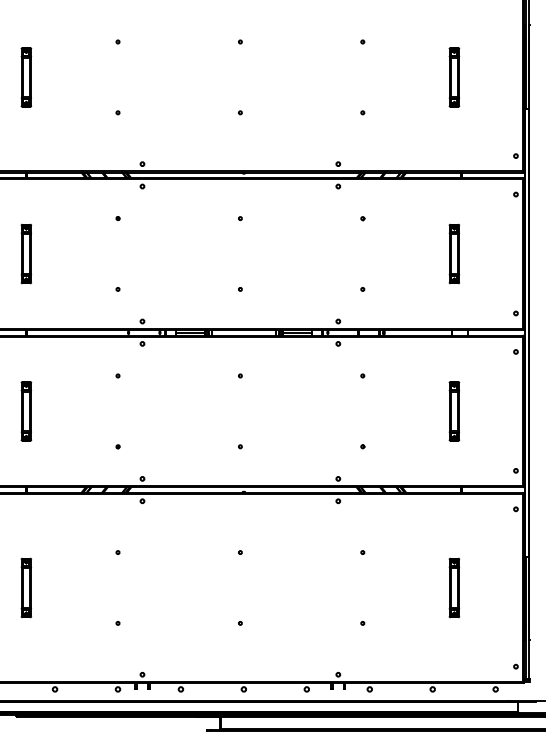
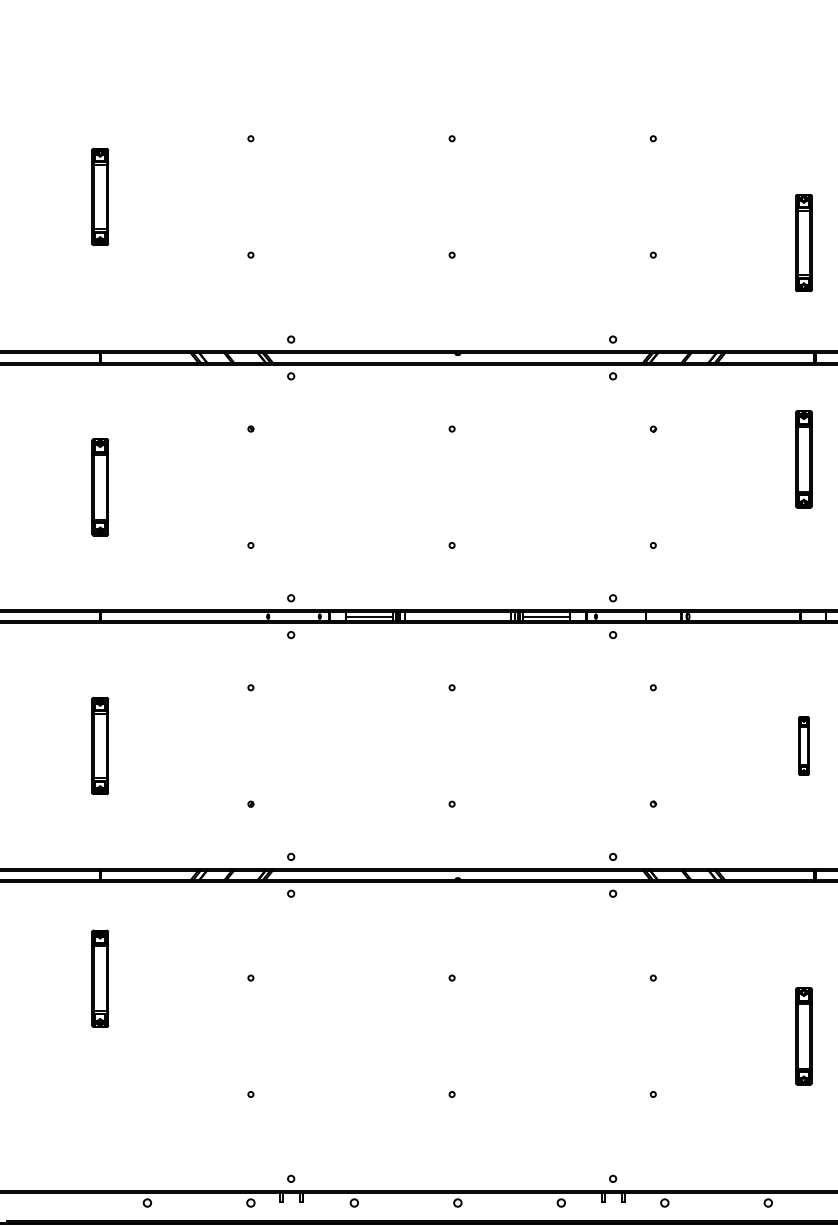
part: (454, 77) -> (804, 243), moved
part: (454, 253) -> (804, 458), moved
part: (454, 411) -> (804, 746), size x0.6
part: (25, 587) -> (98, 977), moved

